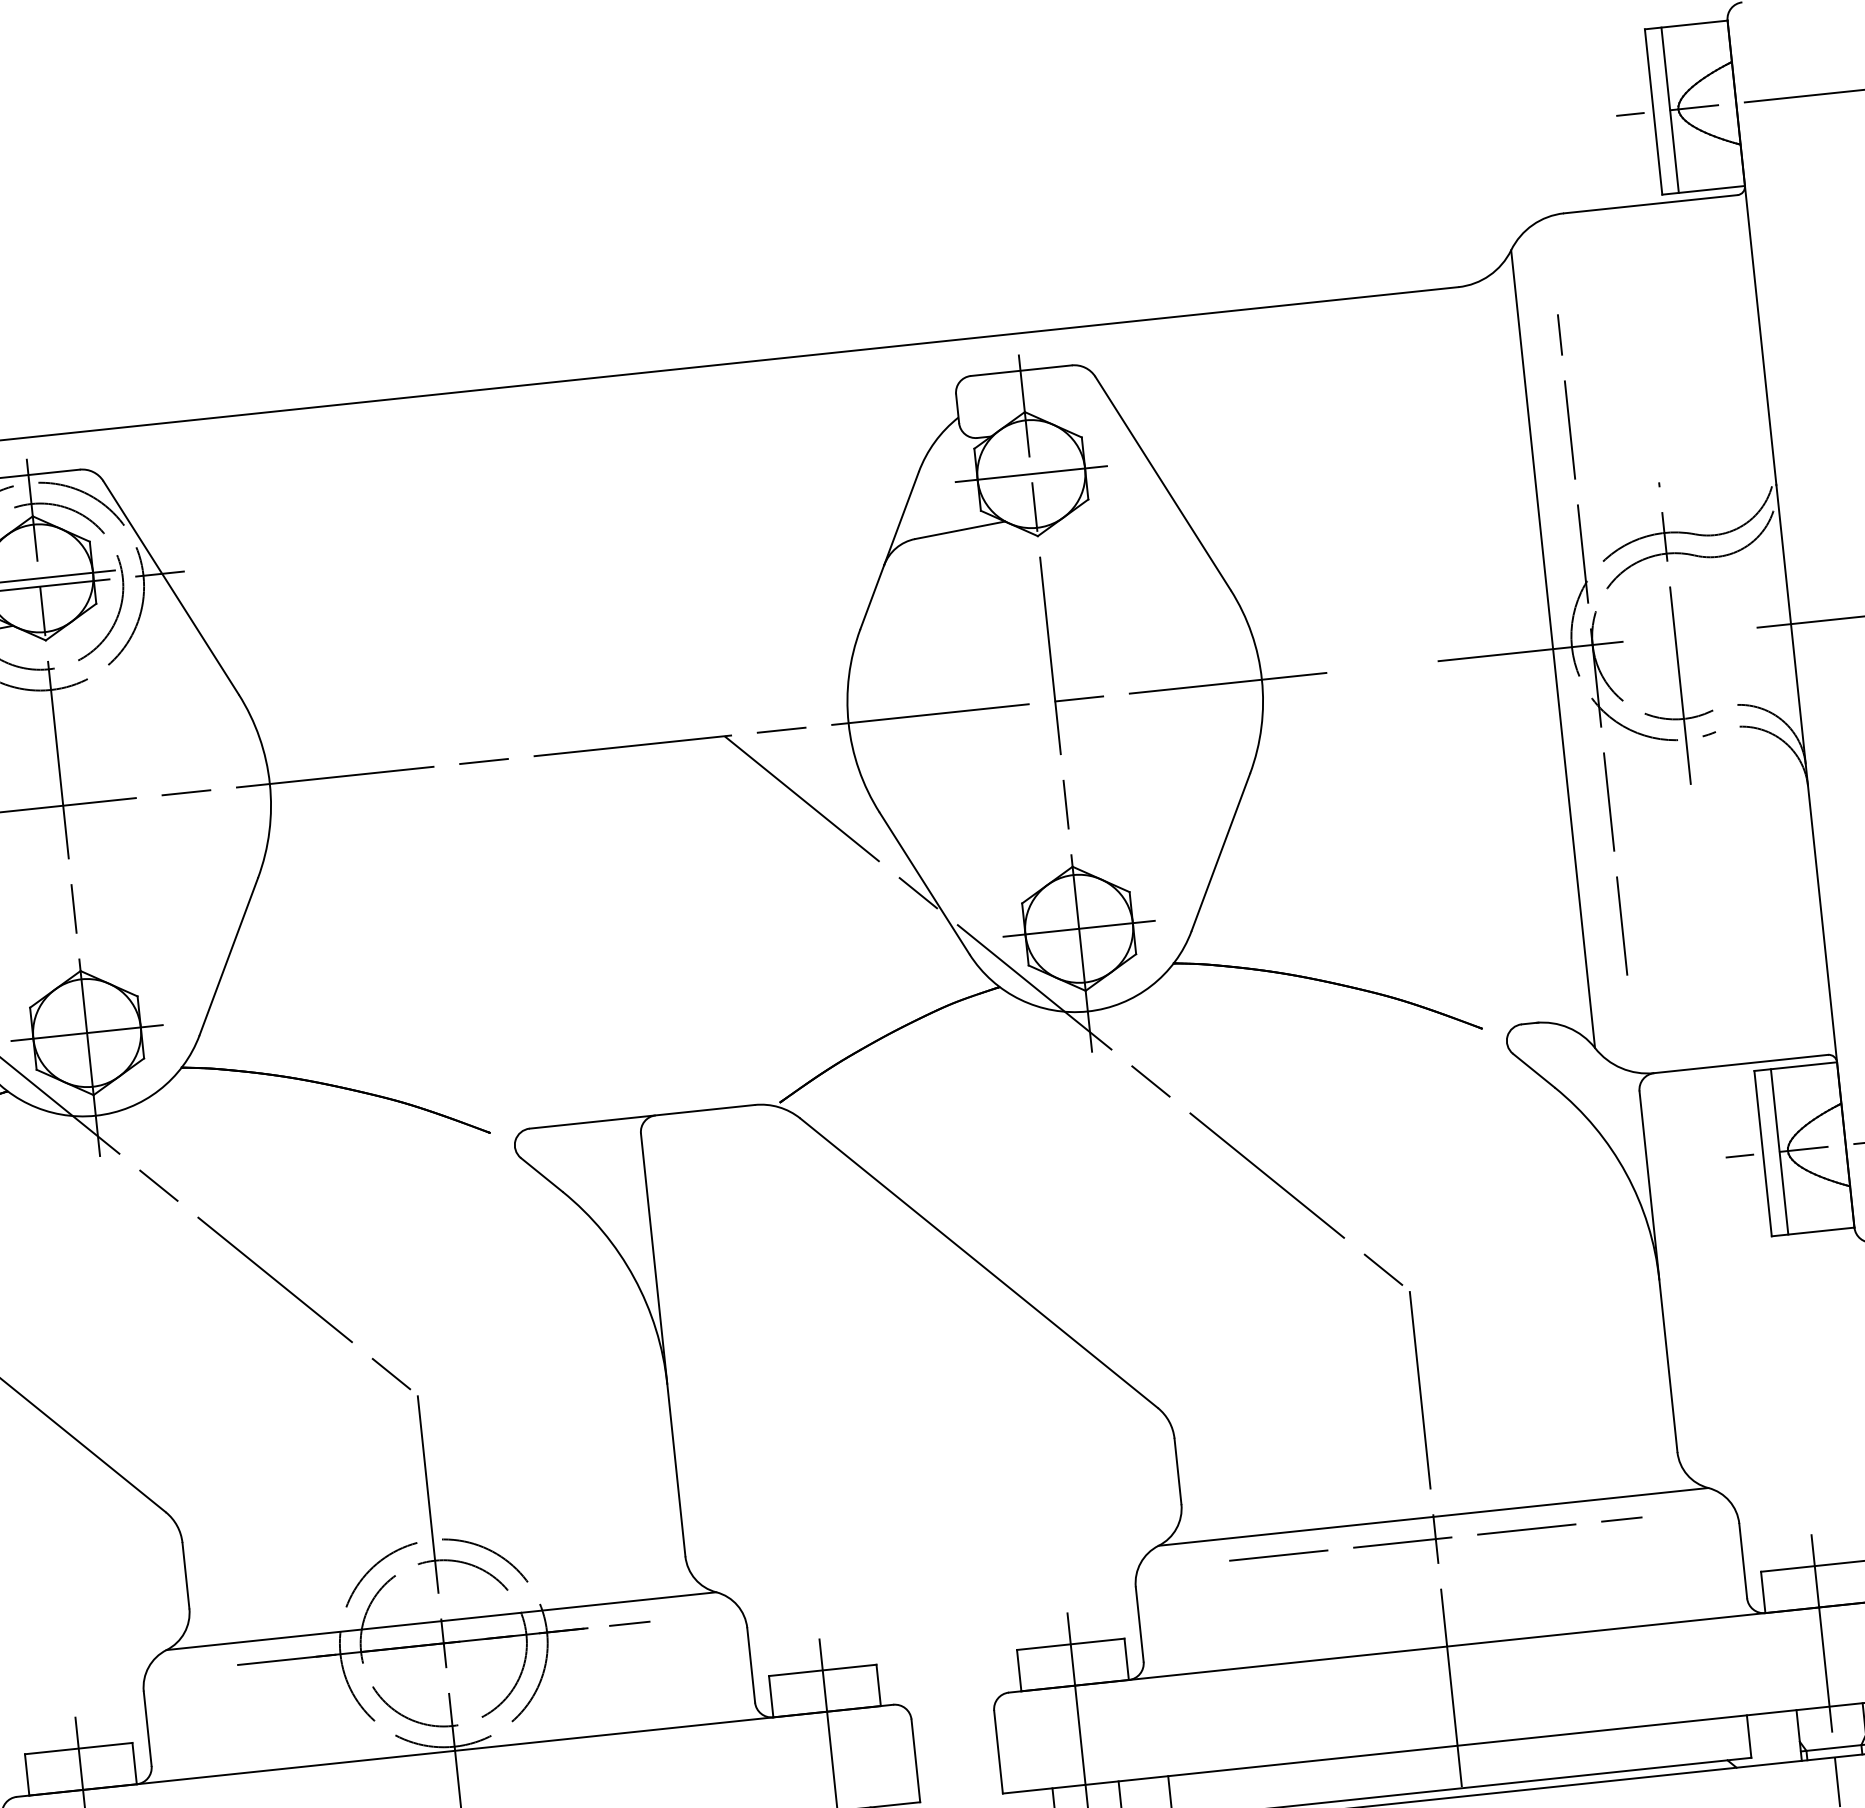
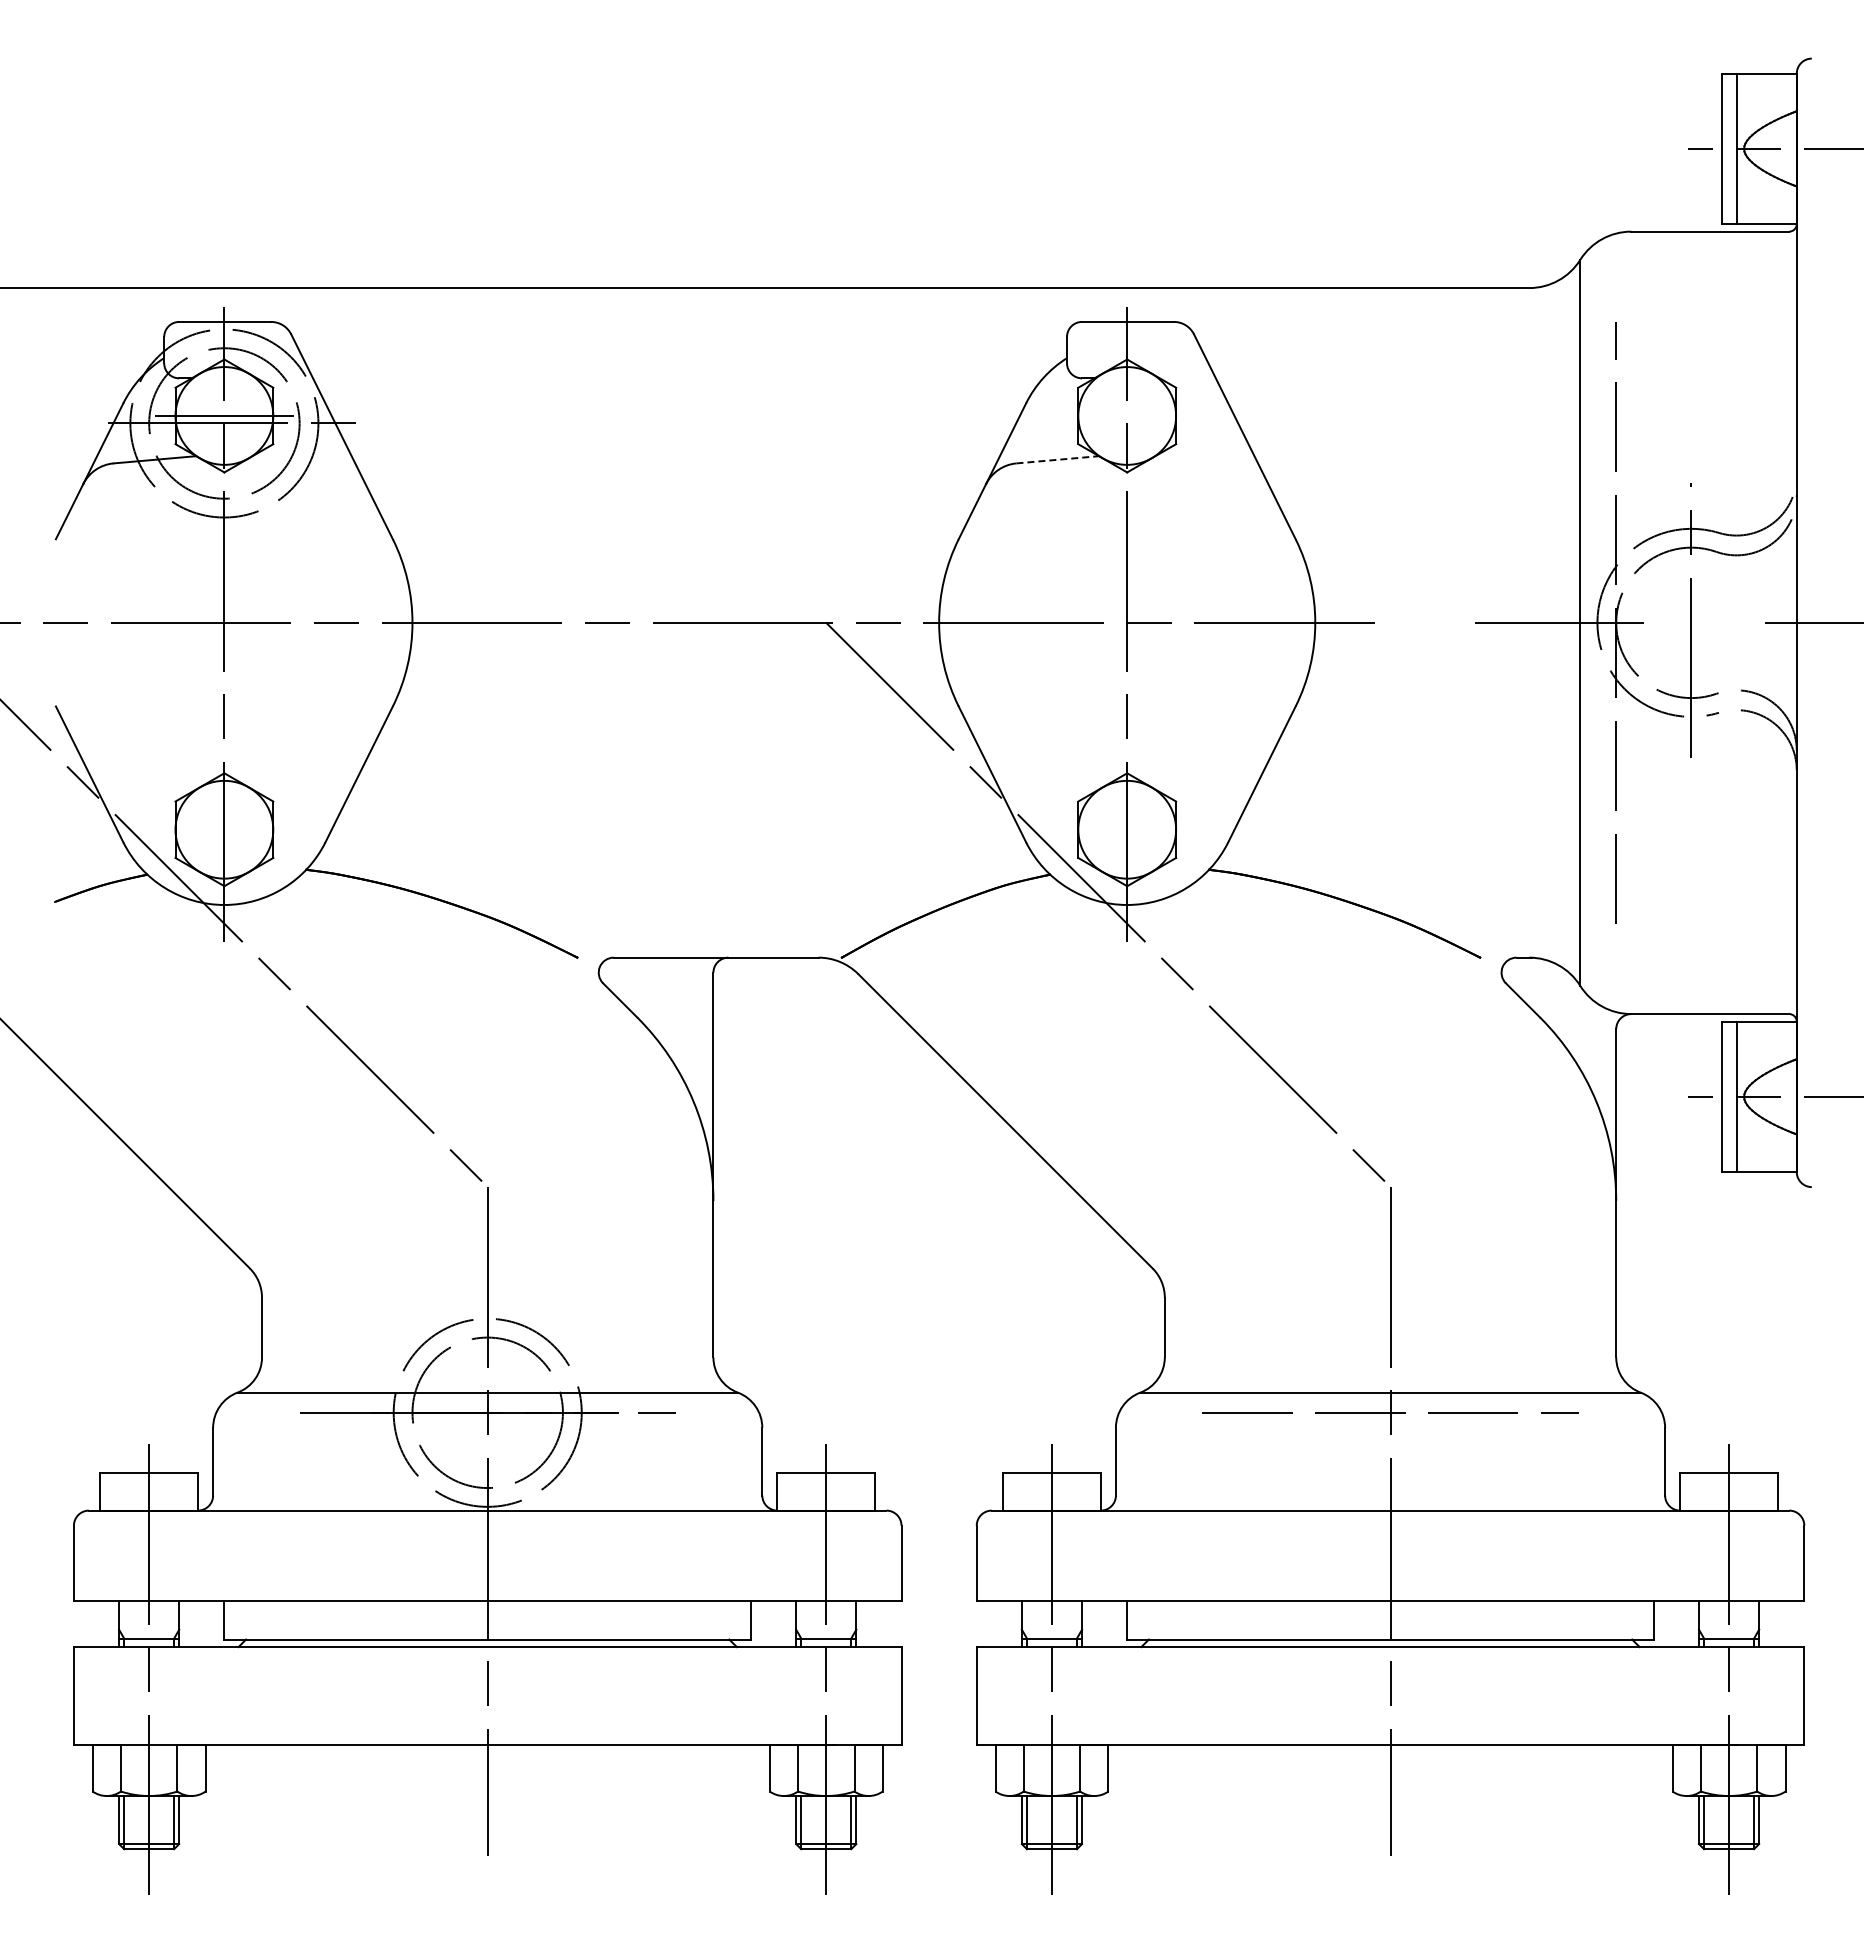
line: (1030, 473) -> (1126, 415), removed
line: (960, 529) -> (1058, 459), solid -> dashed
line: (1078, 928) -> (1126, 829), removed
line: (87, 1032) -> (224, 829), removed

